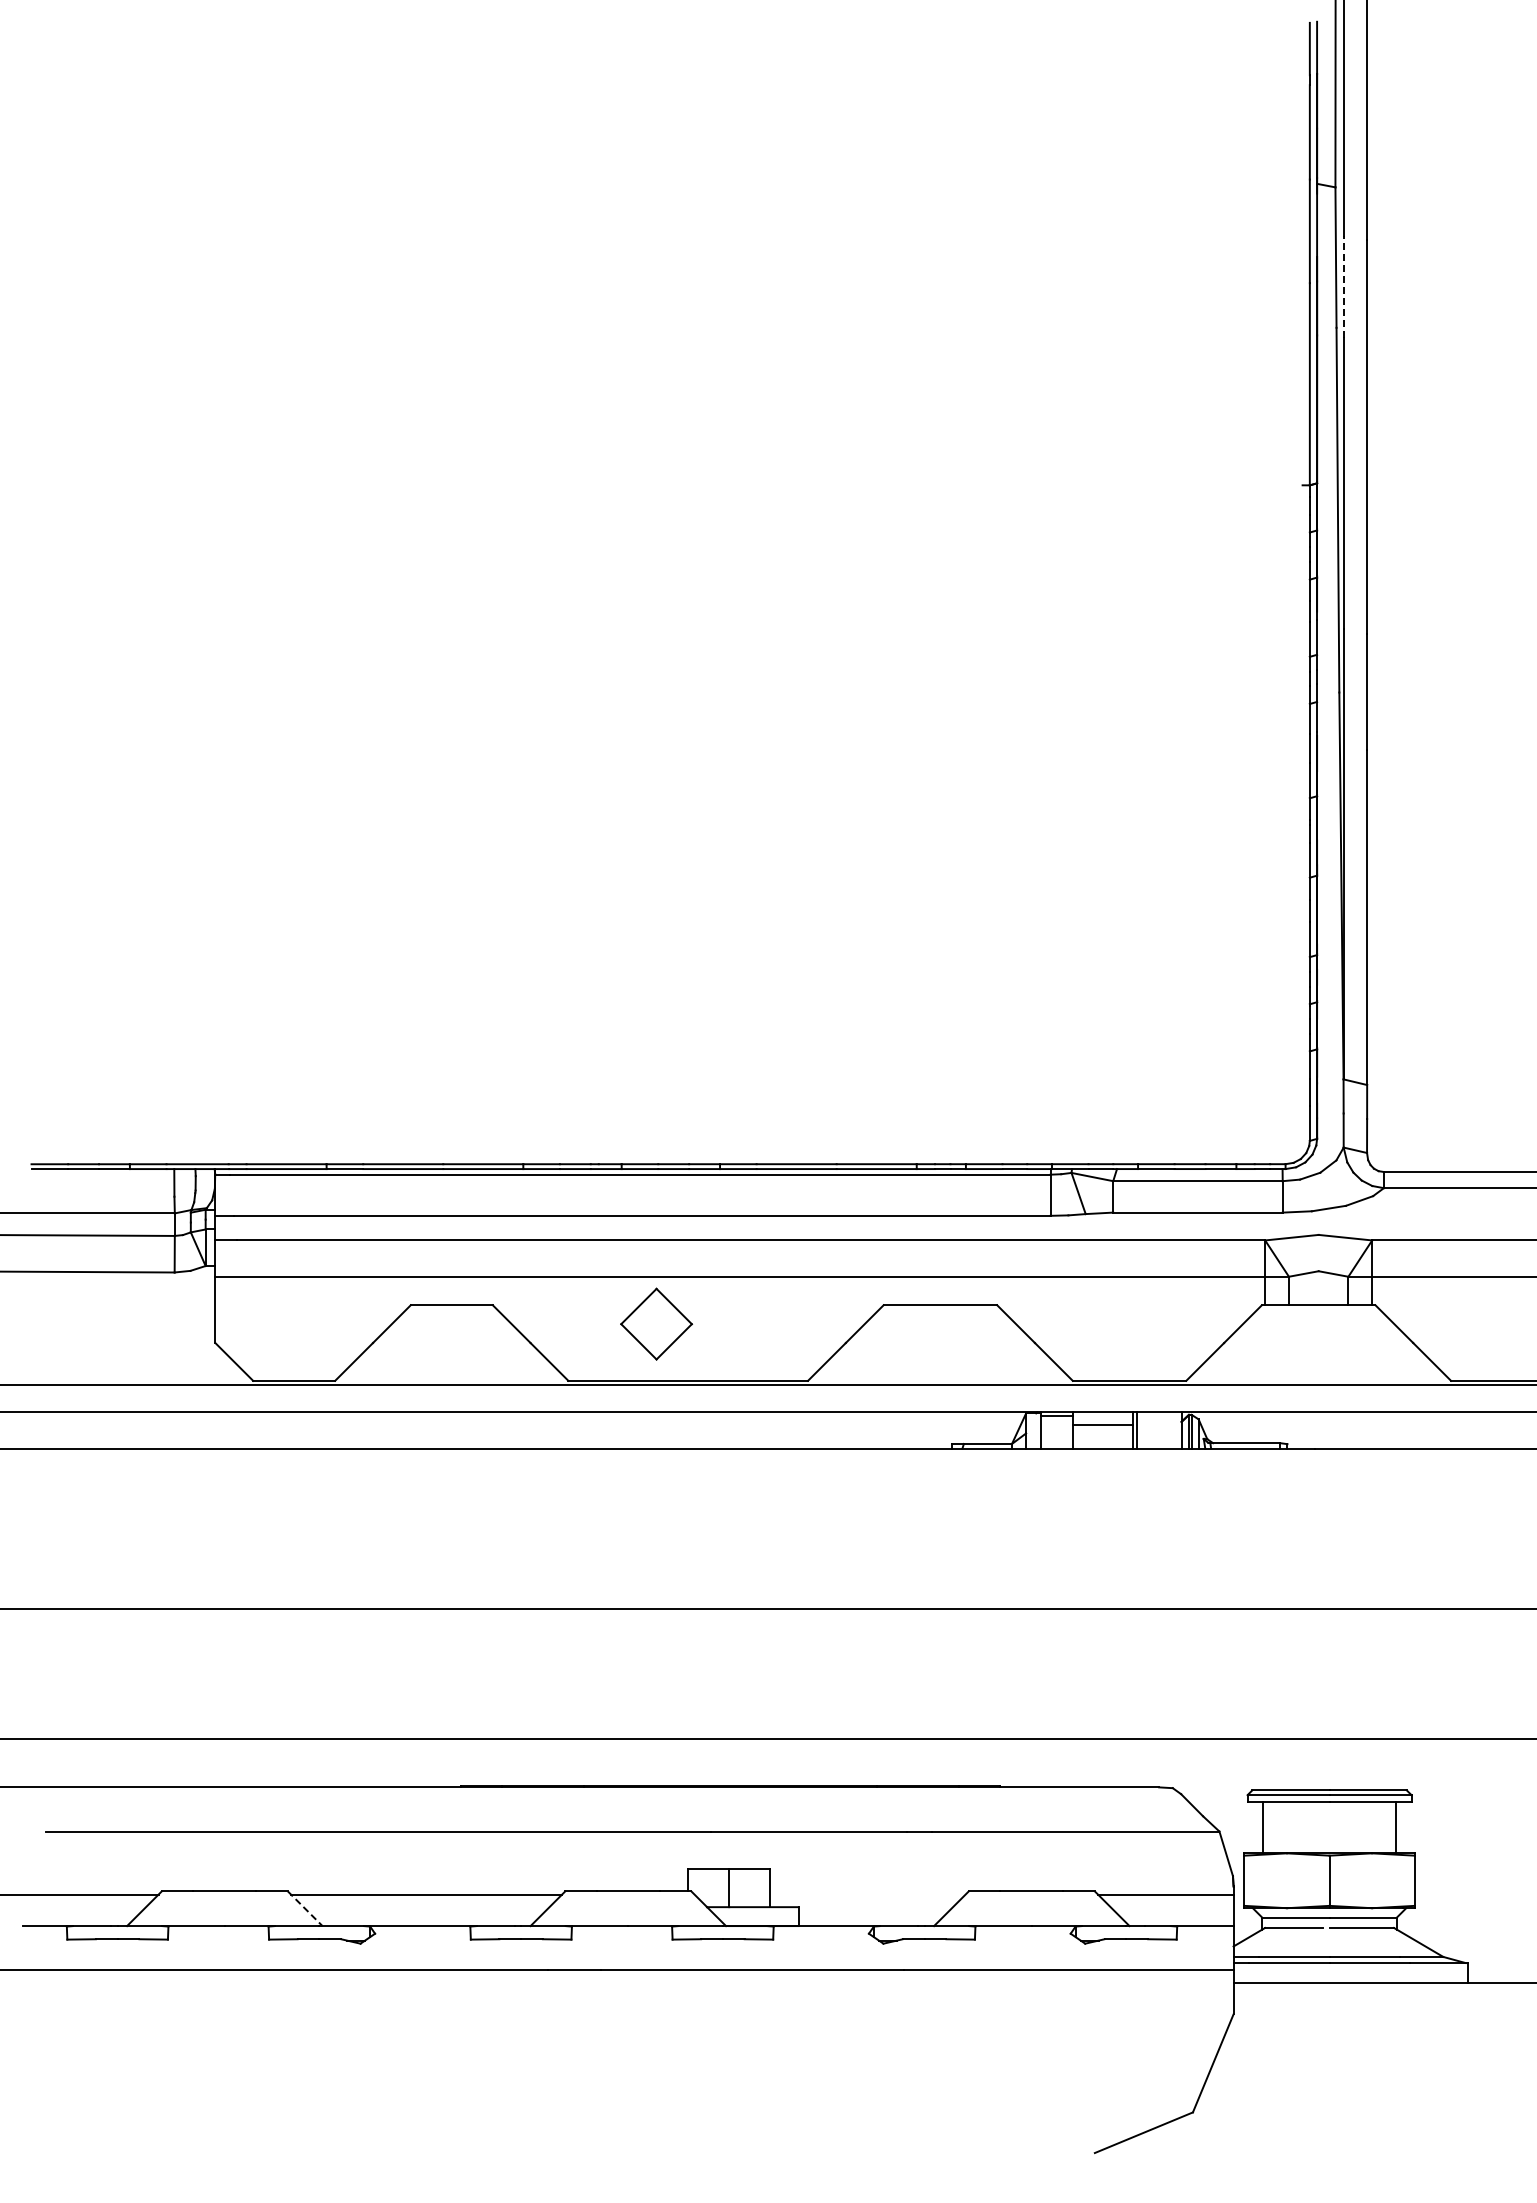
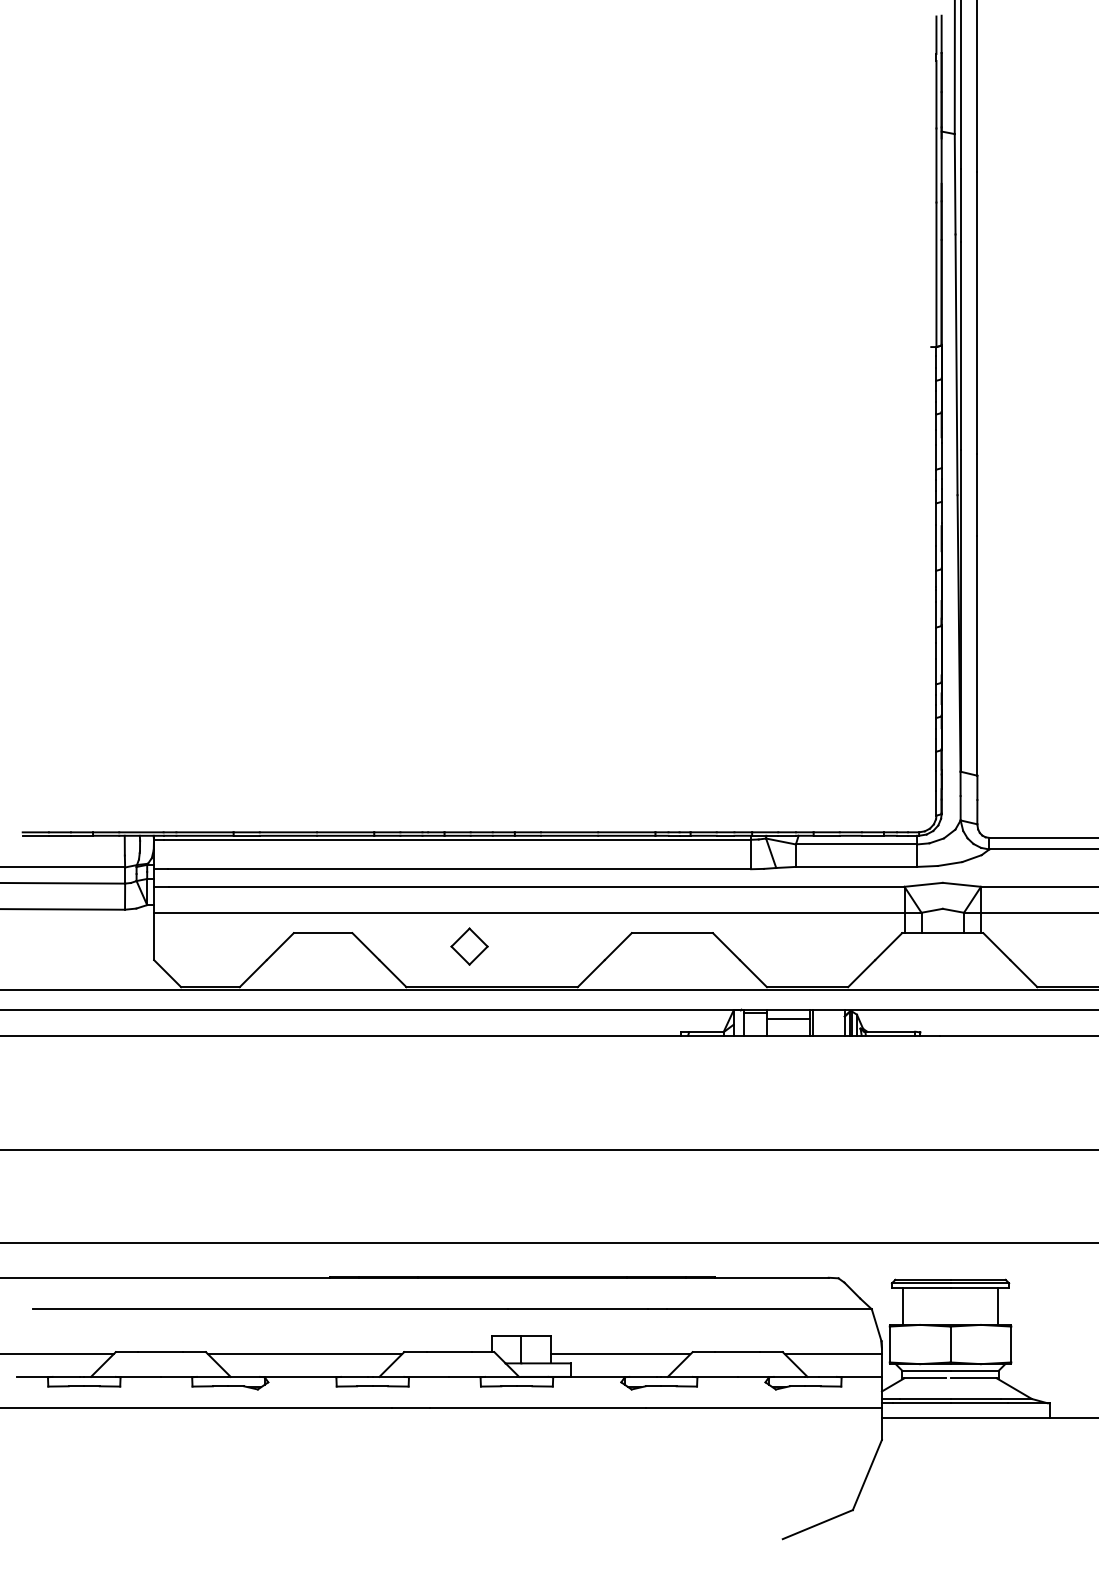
line: (1343, 286) -> (960, 204), dashed -> solid
part: (656, 1323) -> (469, 946), size x0.71
line: (867, 1894) -> (620, 1354), added
line: (305, 1908) -> (218, 1364), dashed -> solid

